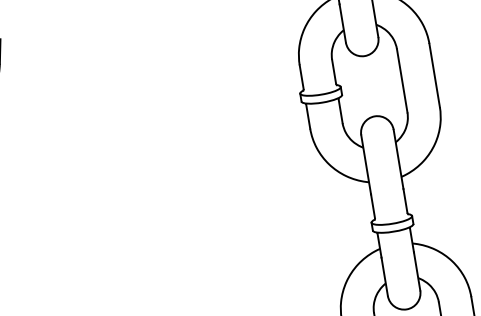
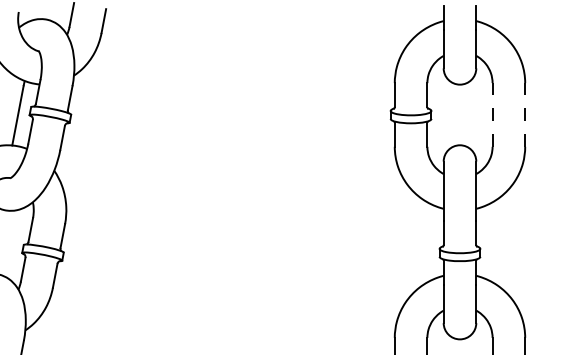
line: (434, 74) -> (525, 114), solid -> dashed
line: (402, 80) -> (492, 114), solid -> dashed

